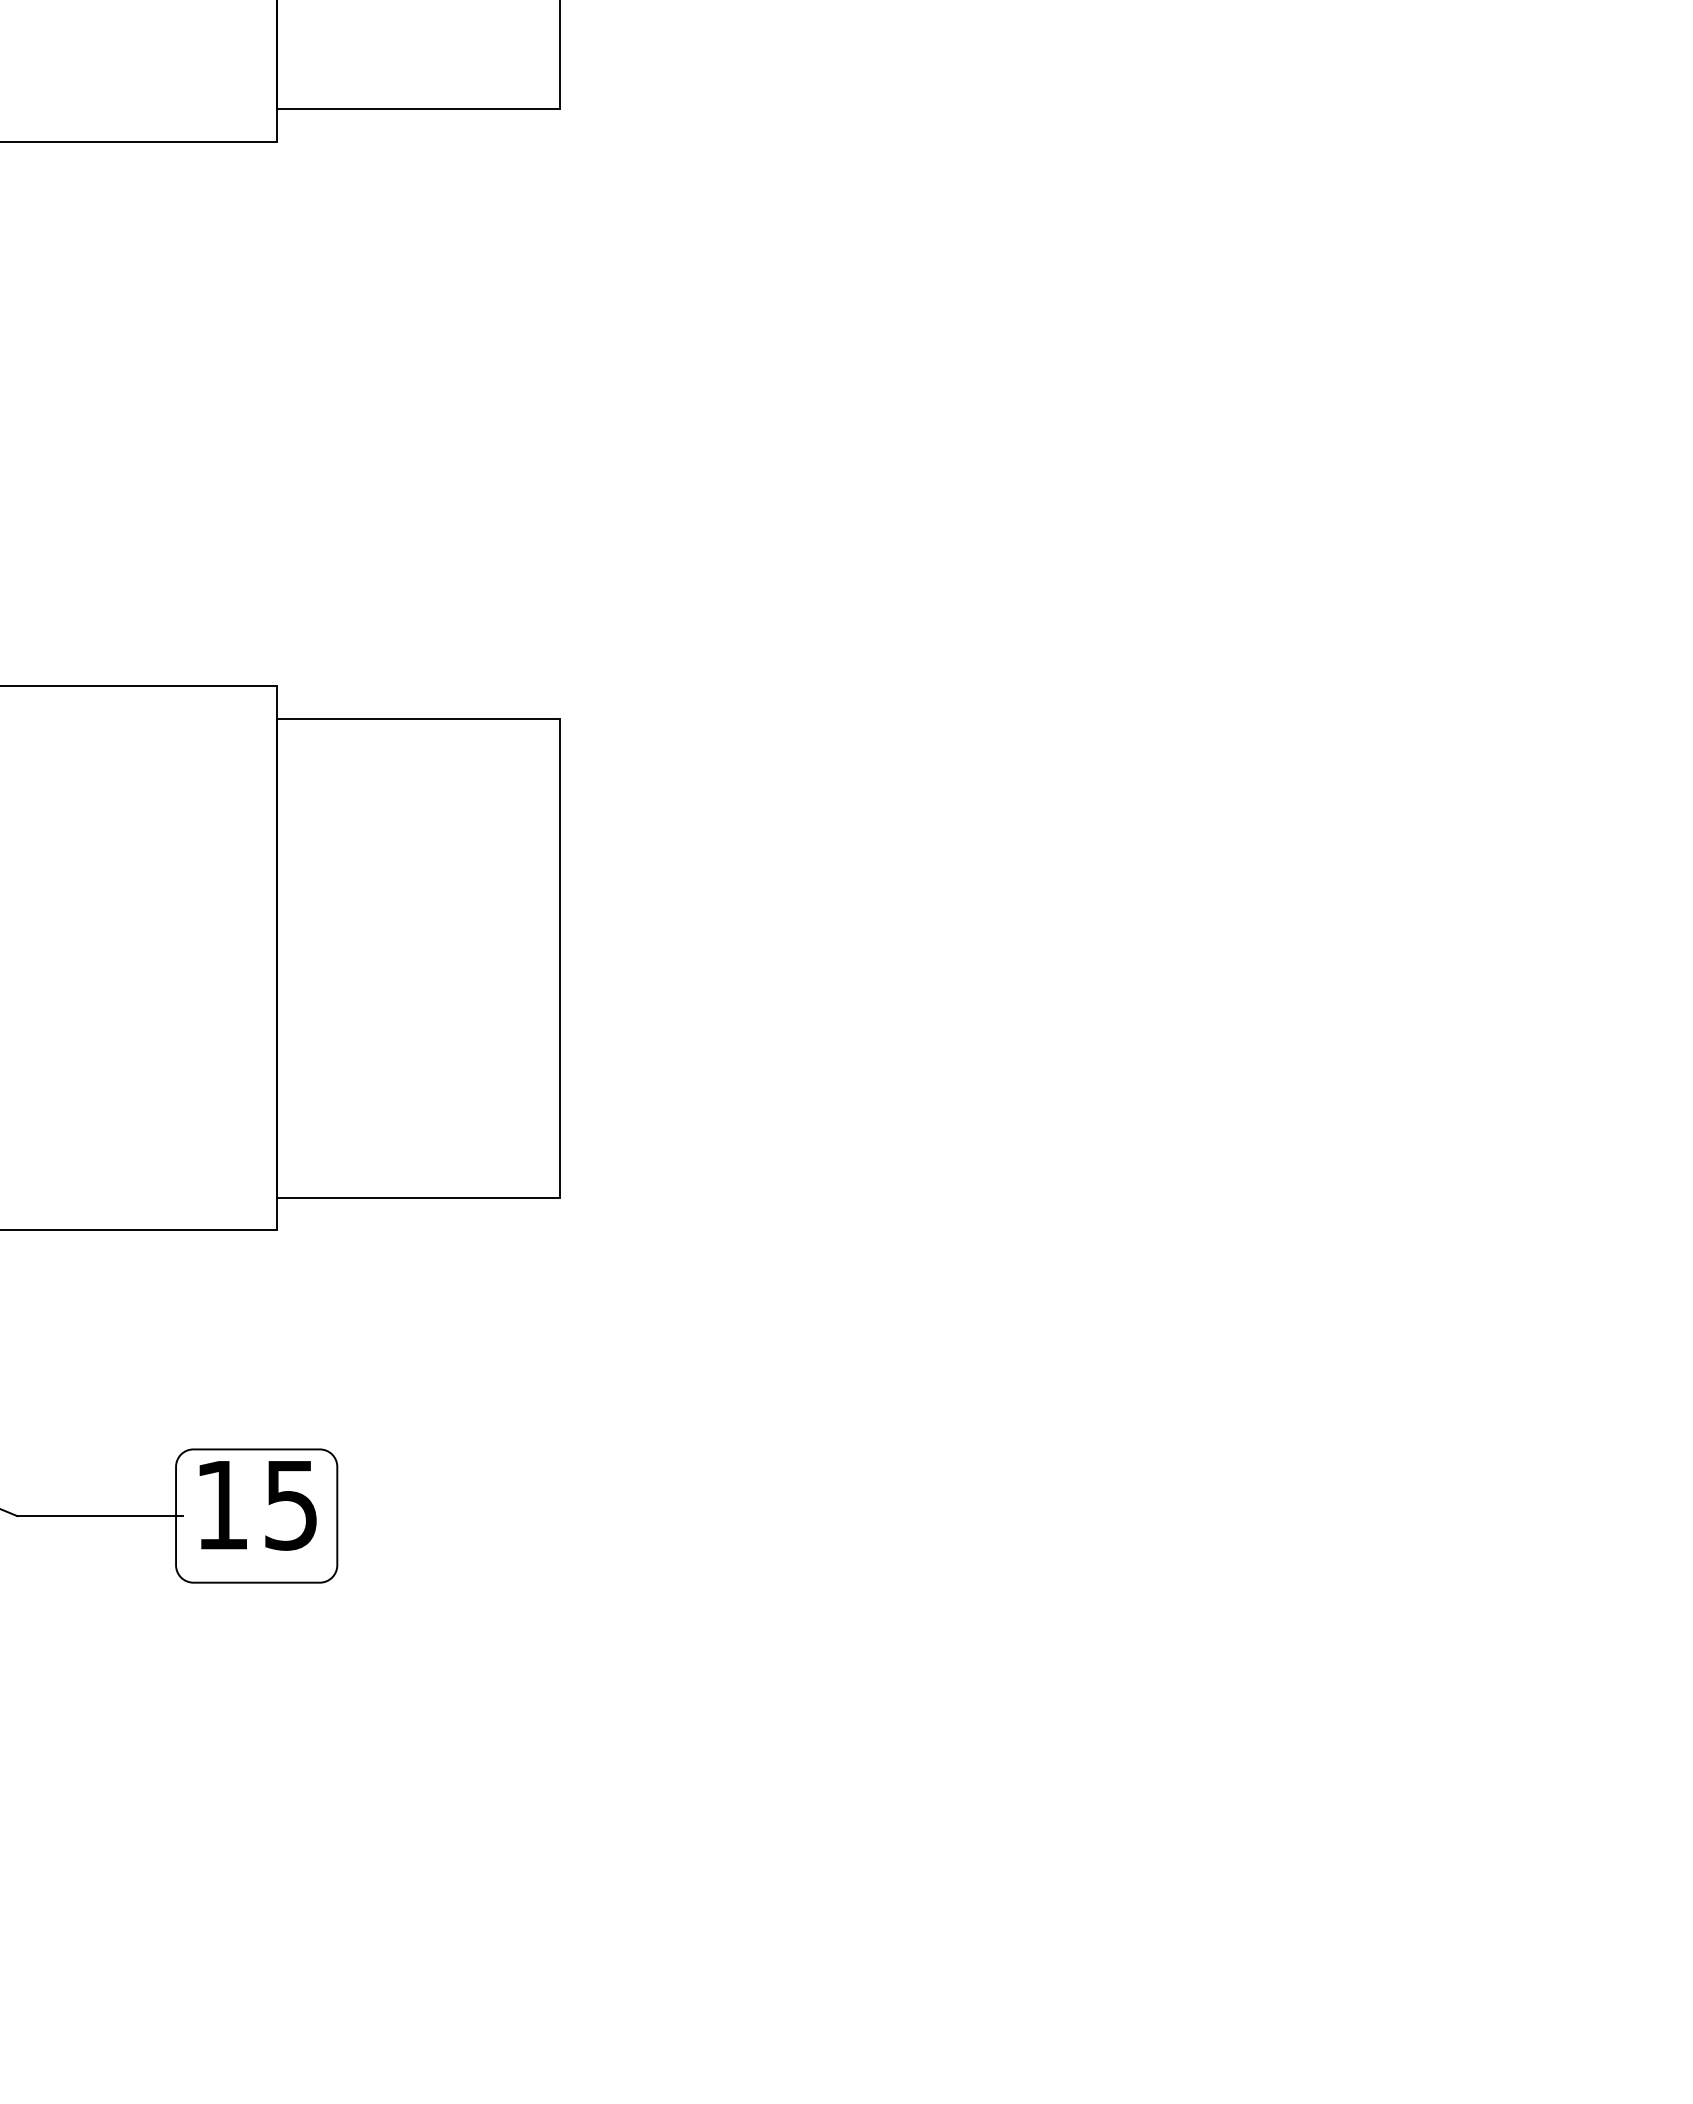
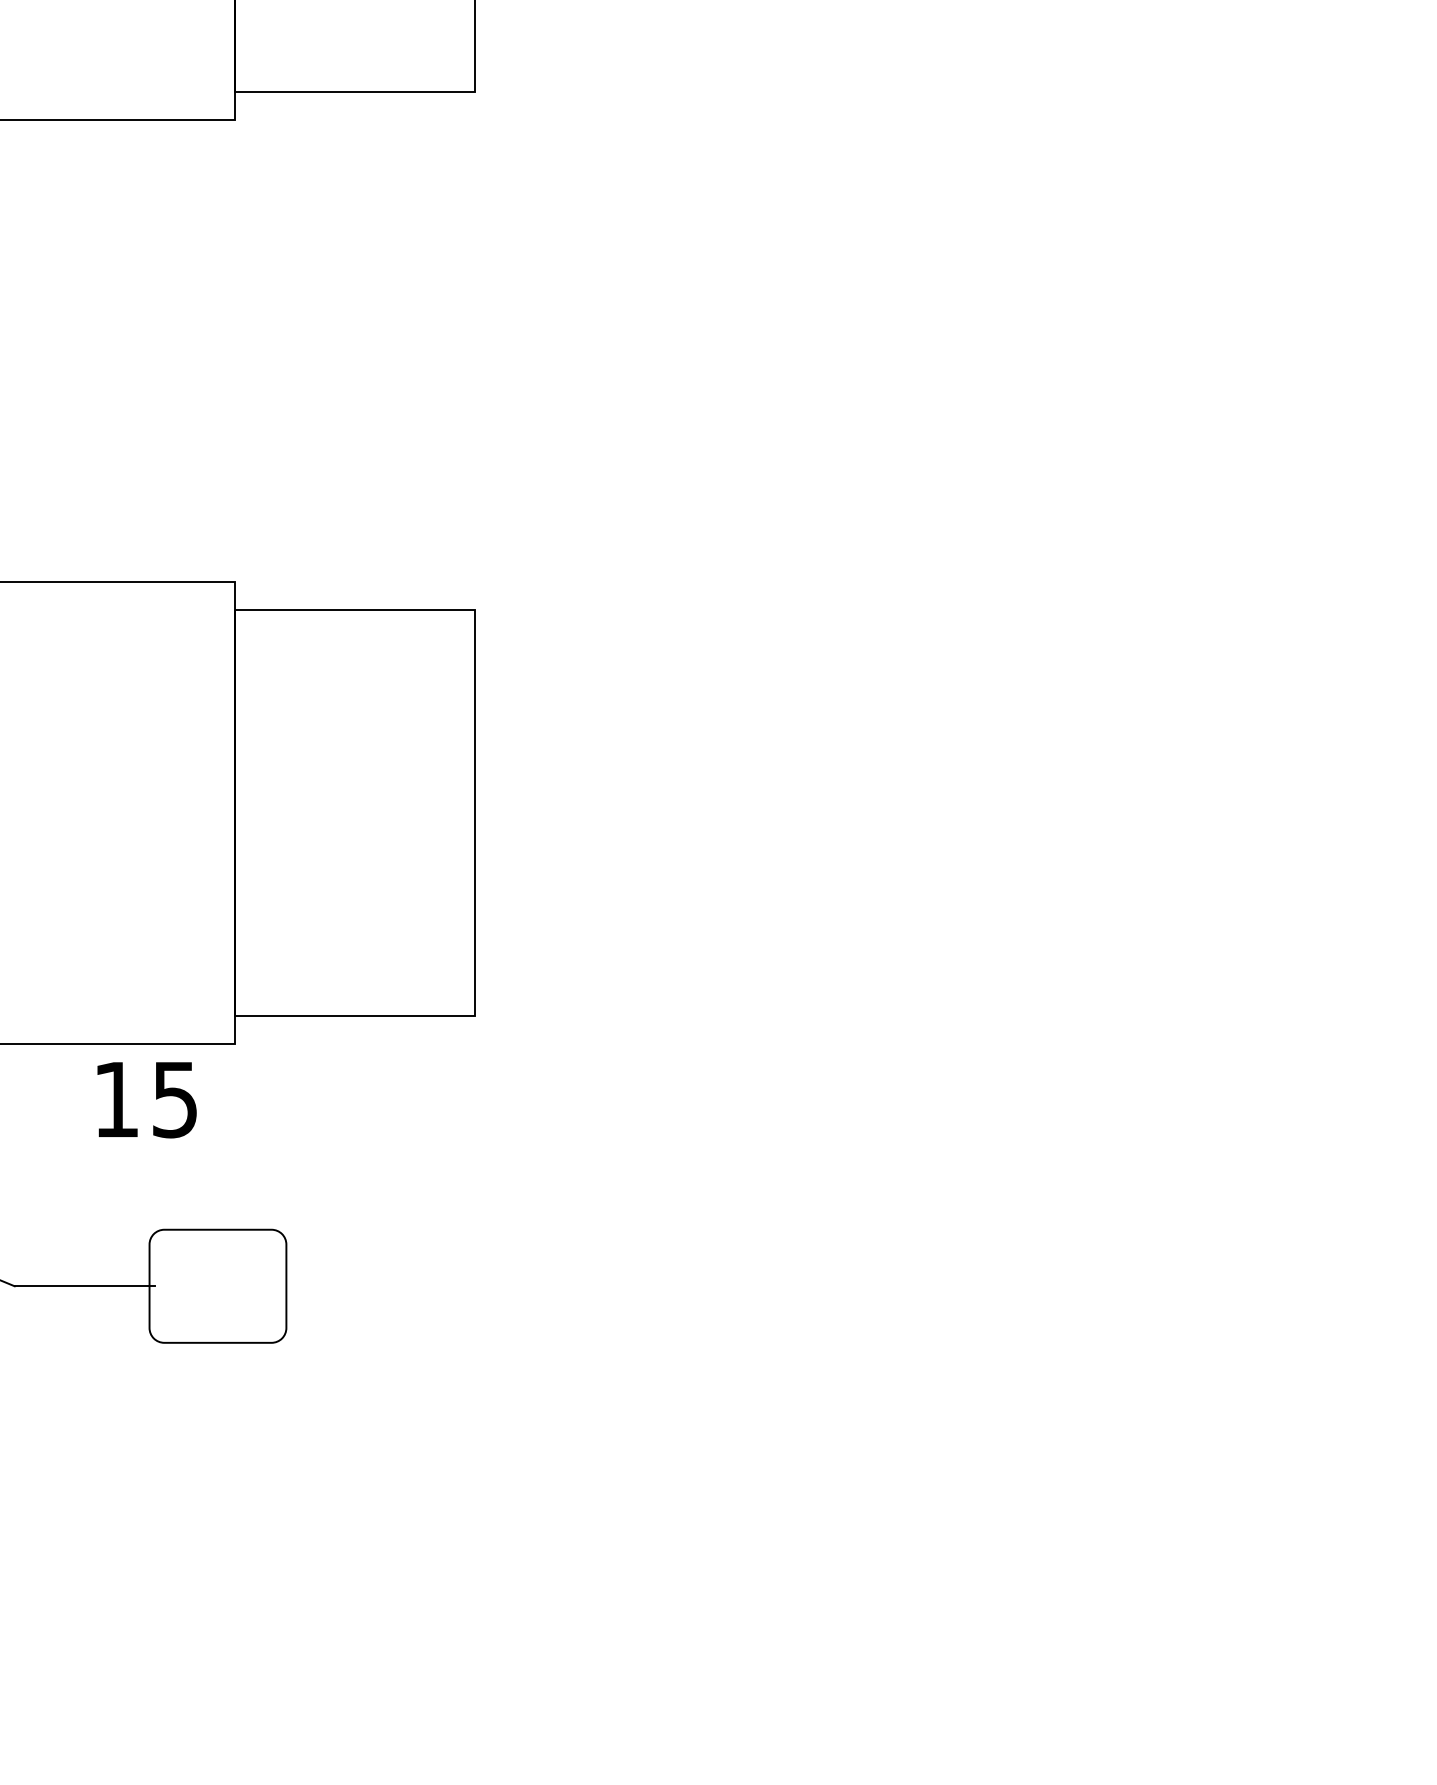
text: (257, 1505) -> (146, 1099), moved

